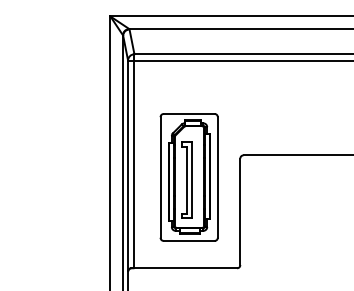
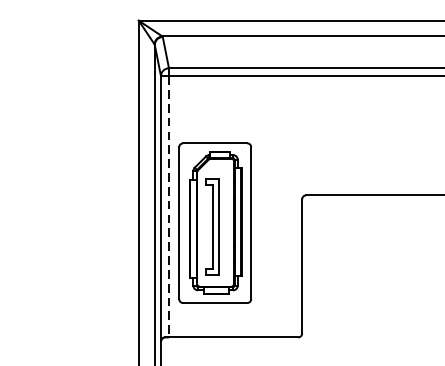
line: (134, 164) -> (169, 206), solid -> dashed
part: (188, 177) -> (214, 223), moved

